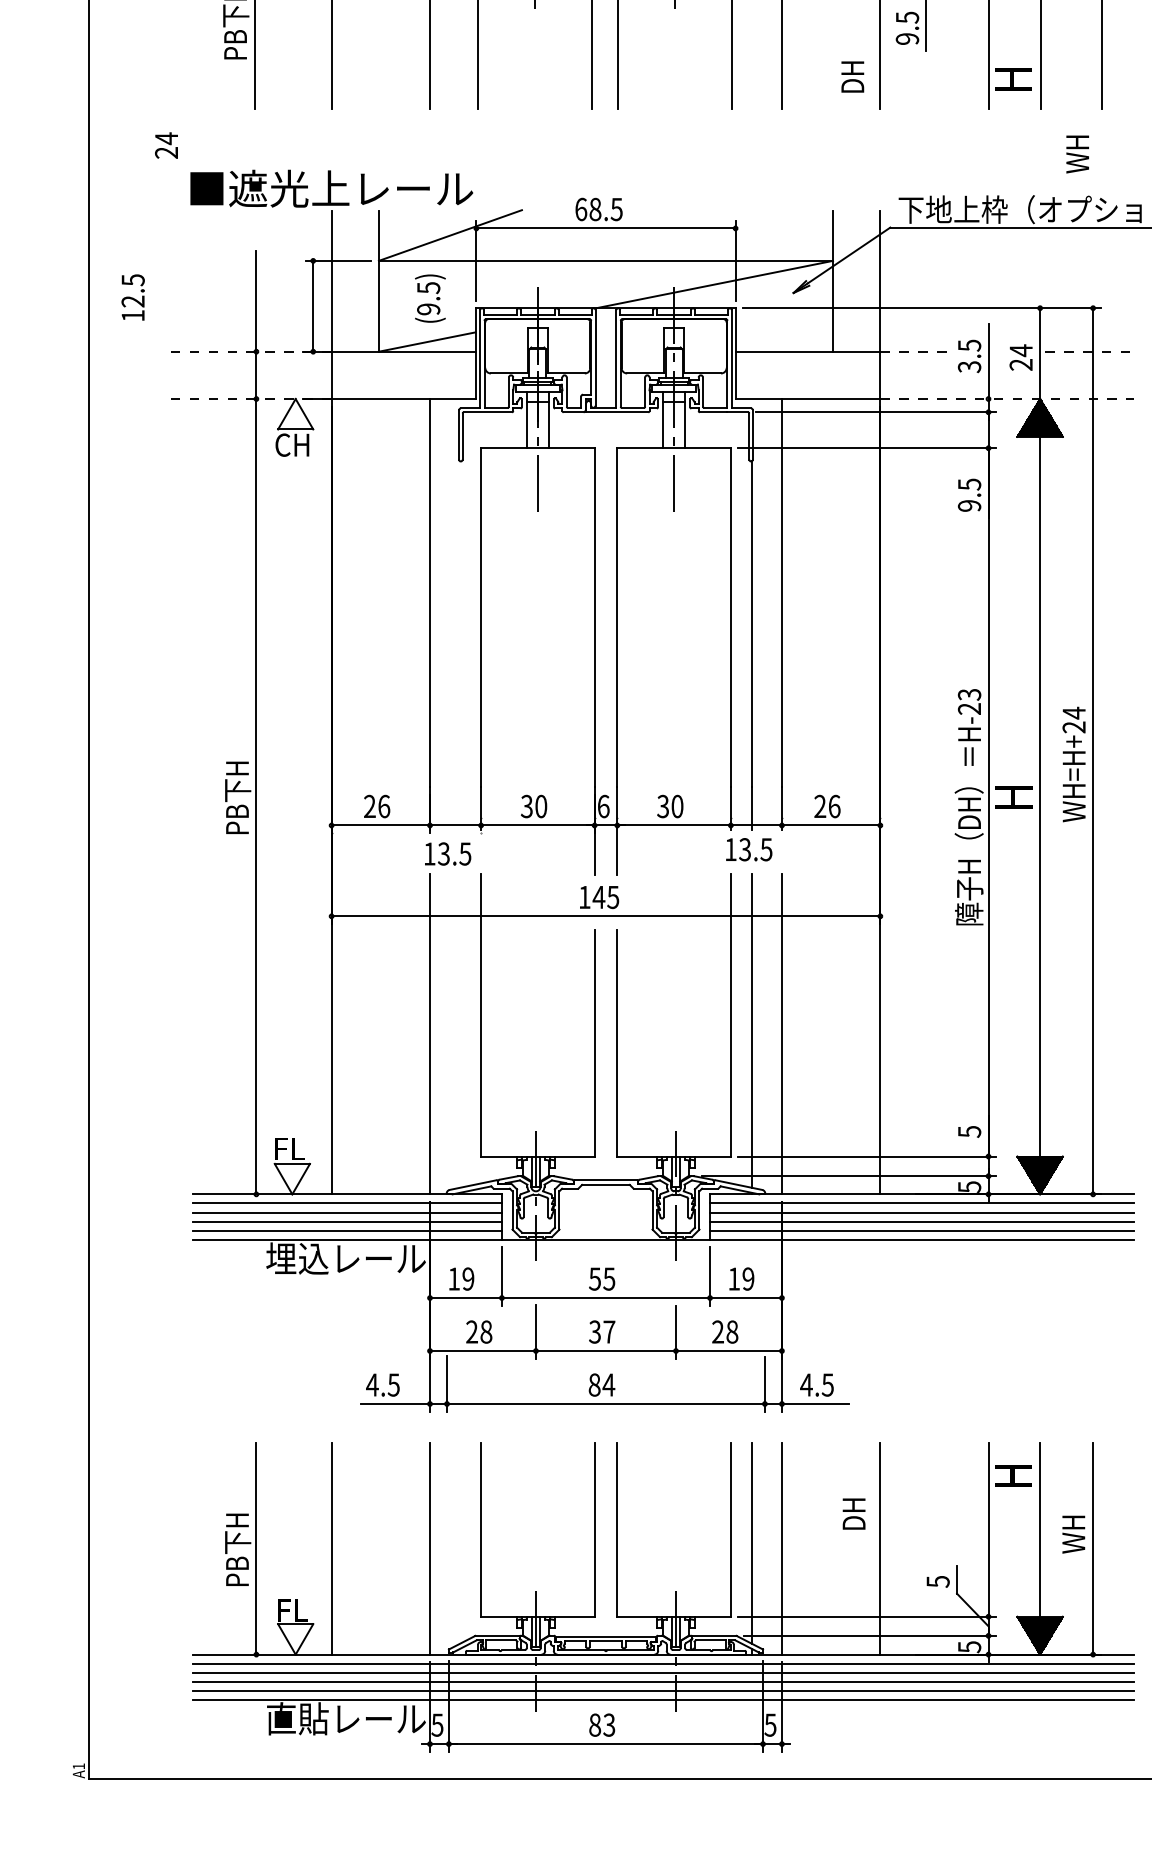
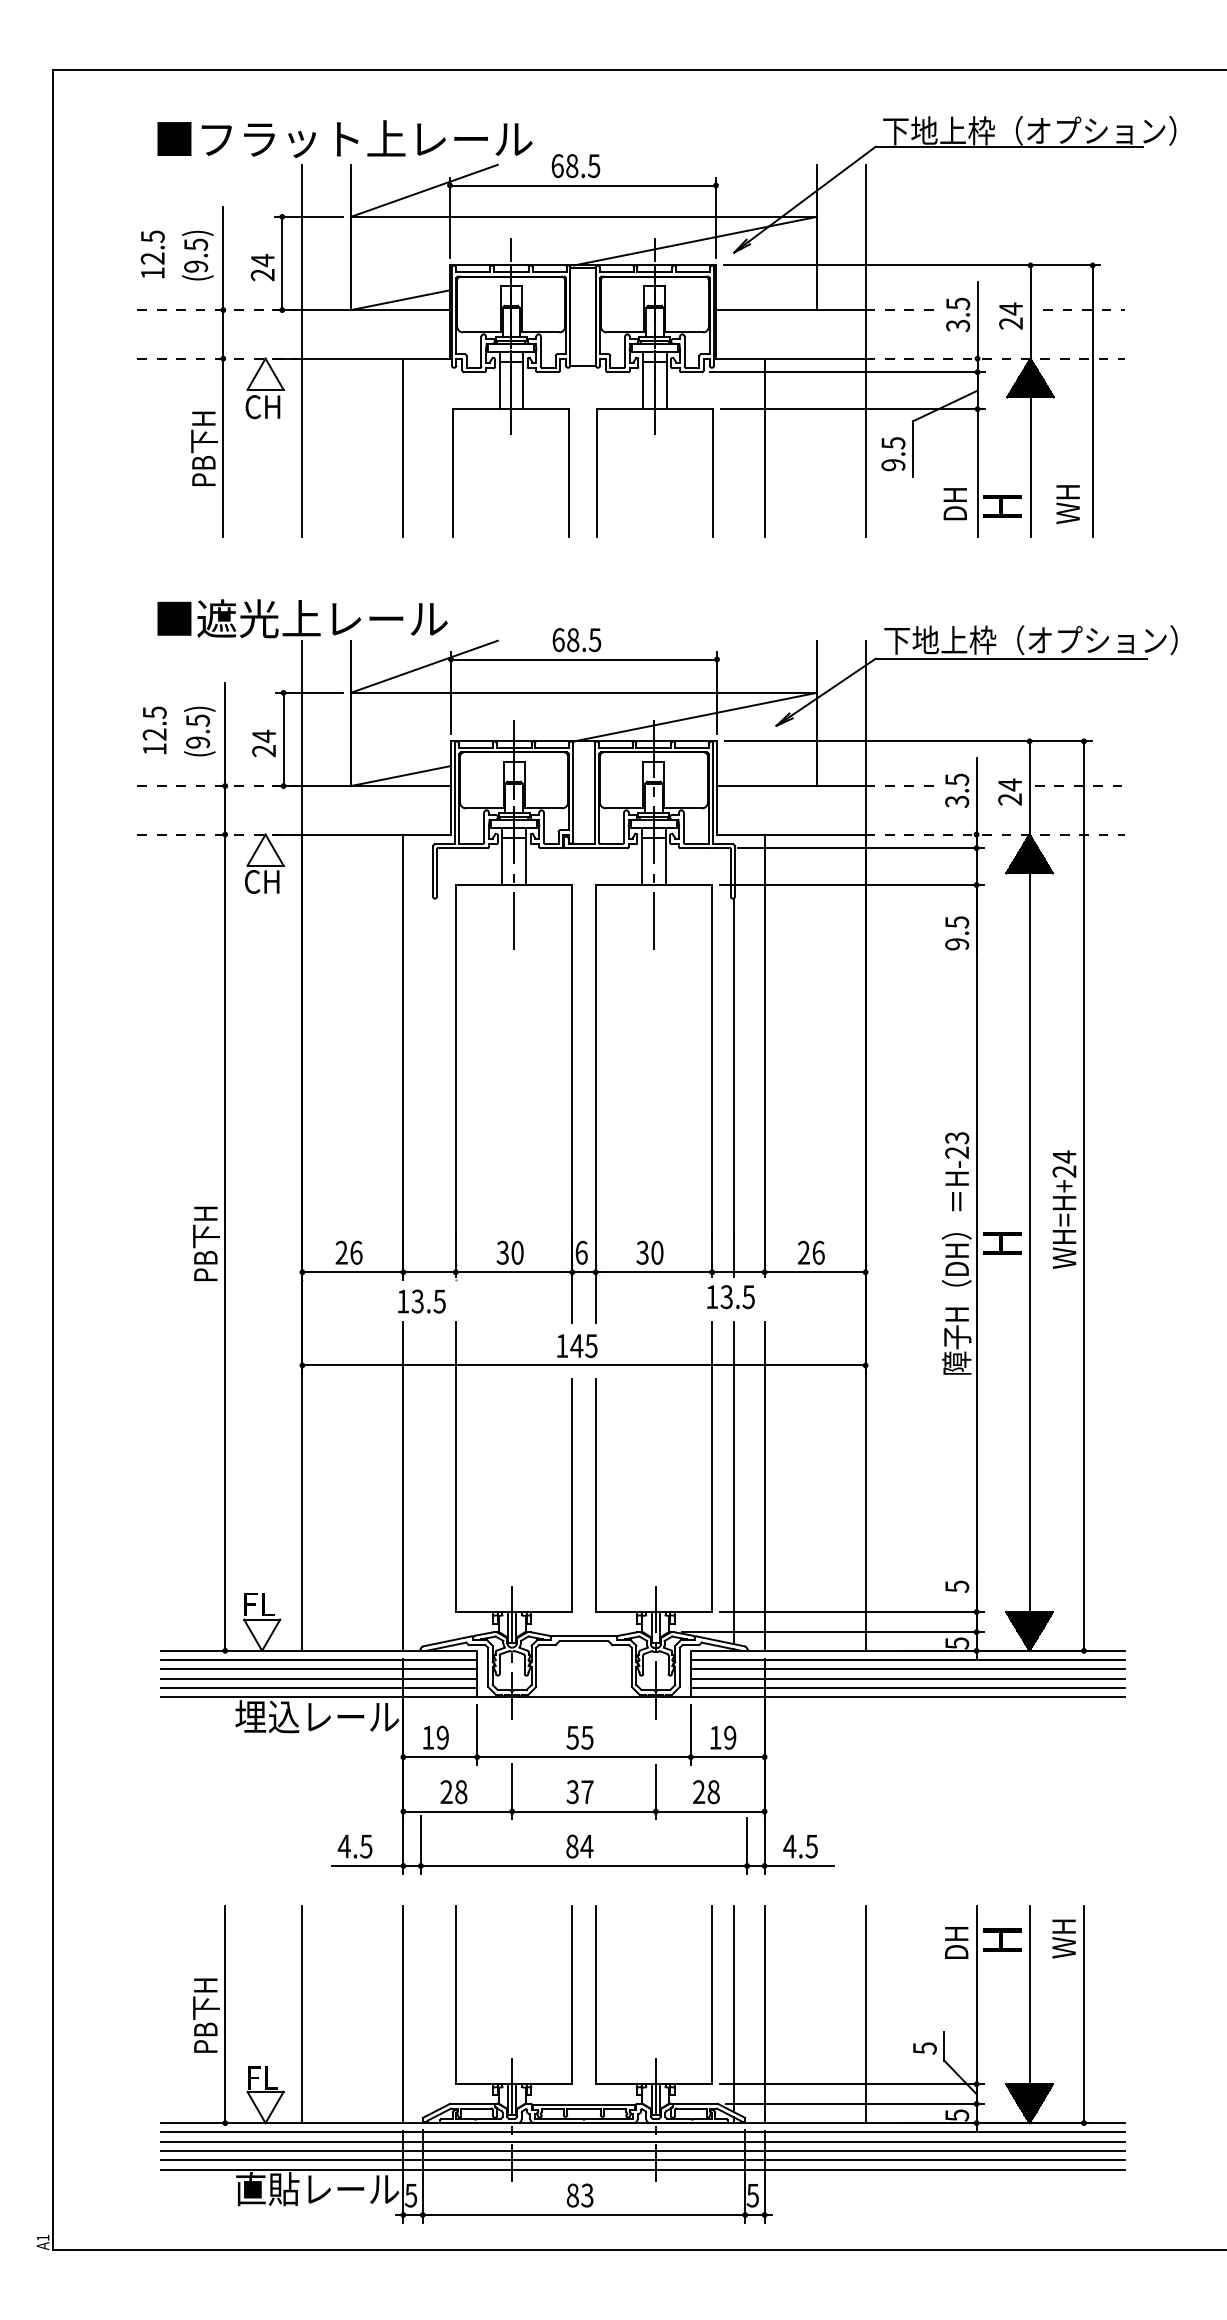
text: (852, 77) -> (954, 504), moved
text: (166, 145) -> (263, 743), moved
text: (1077, 154) -> (1067, 504), moved
text: (132, 297) -> (154, 730), moved
text: (430, 298) -> (199, 731), moved
text: (853, 1513) -> (956, 1942), moved
text: (1073, 1534) -> (1063, 1938), moved

